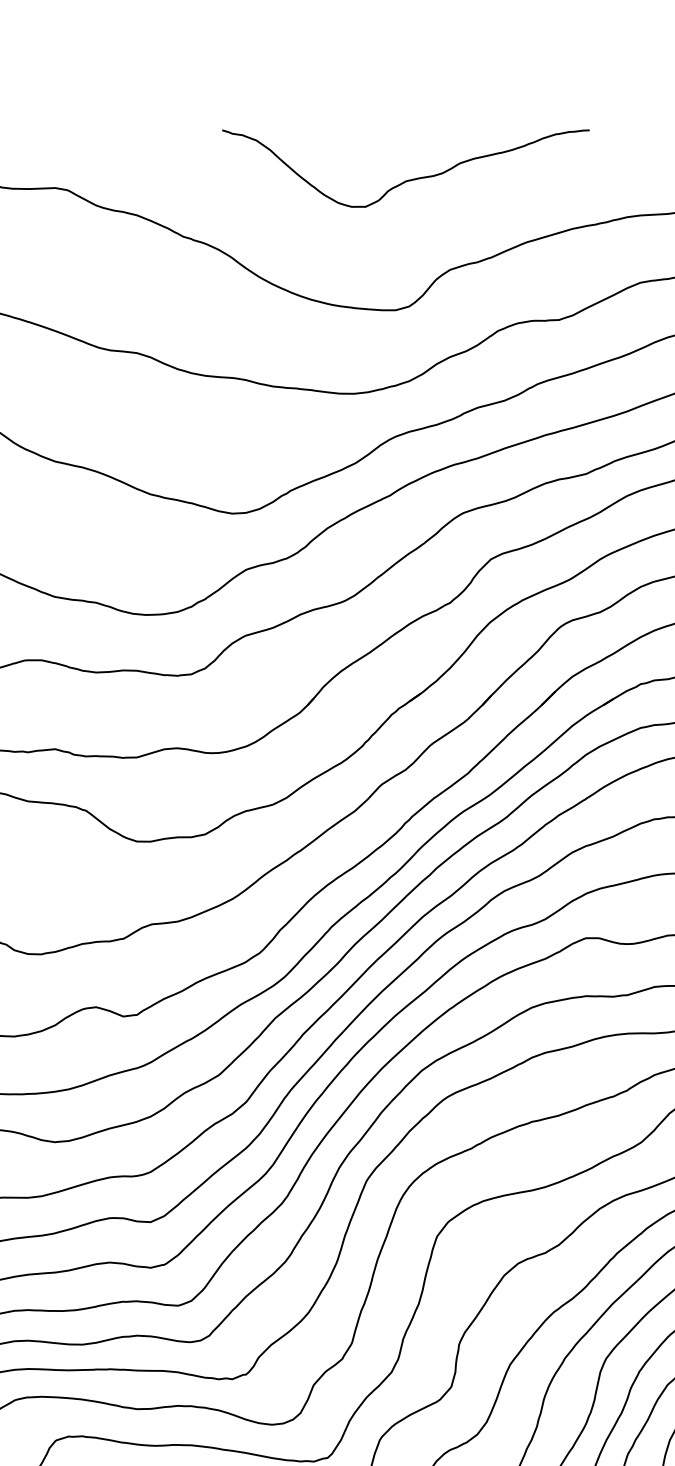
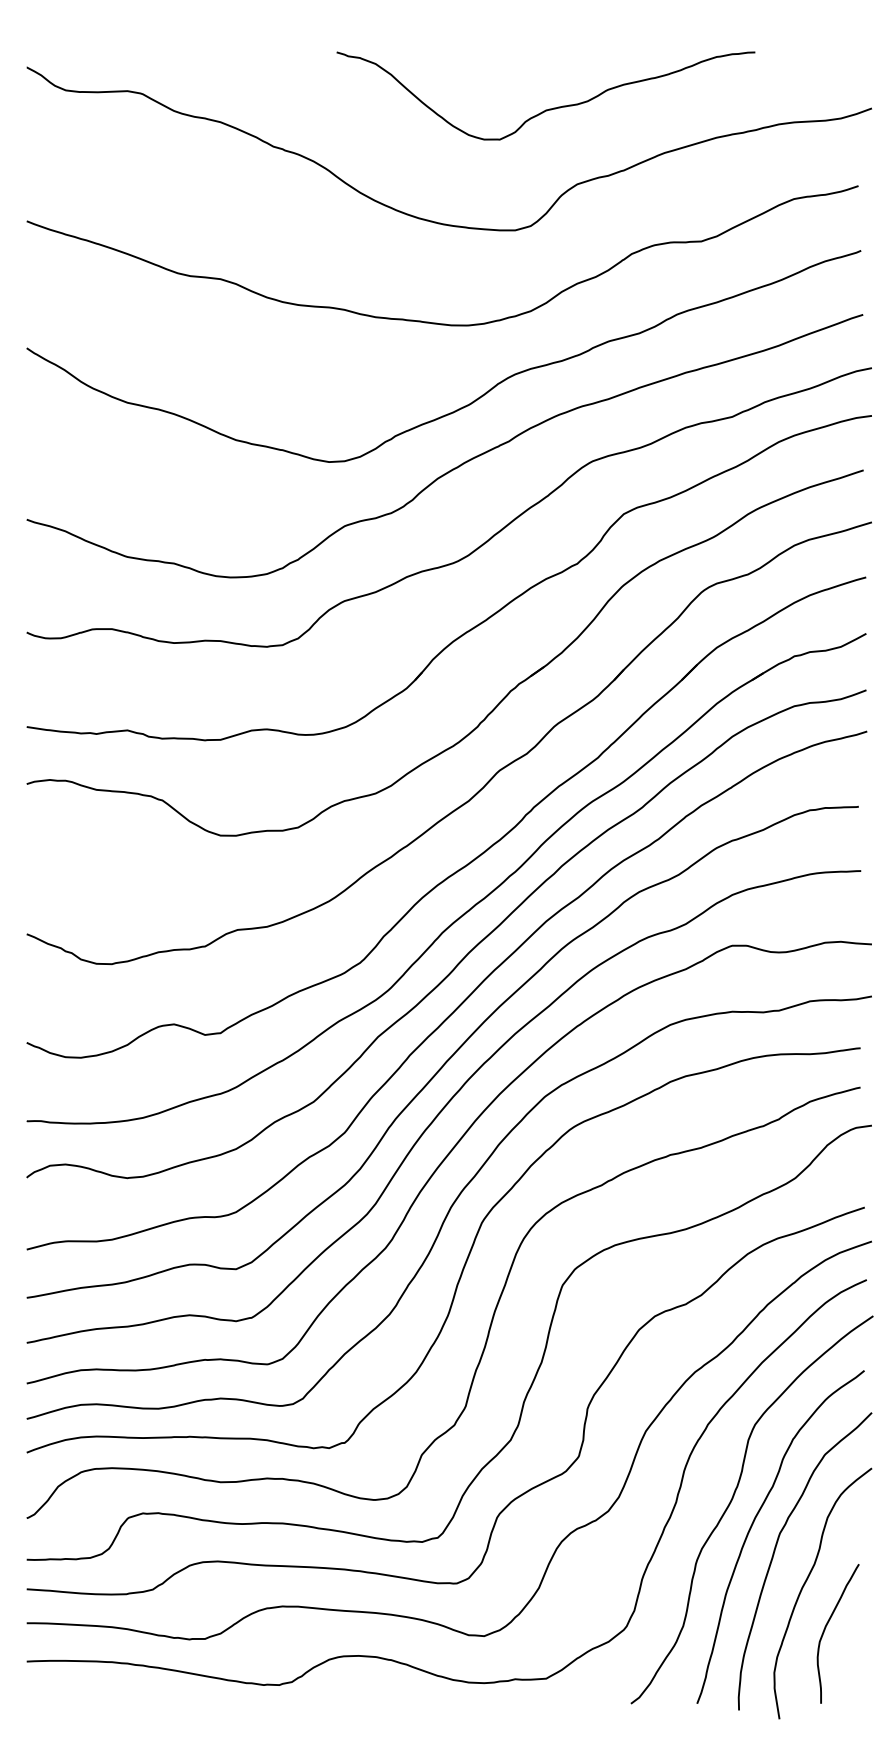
curve: (409, 179) -> (549, 108), moved

